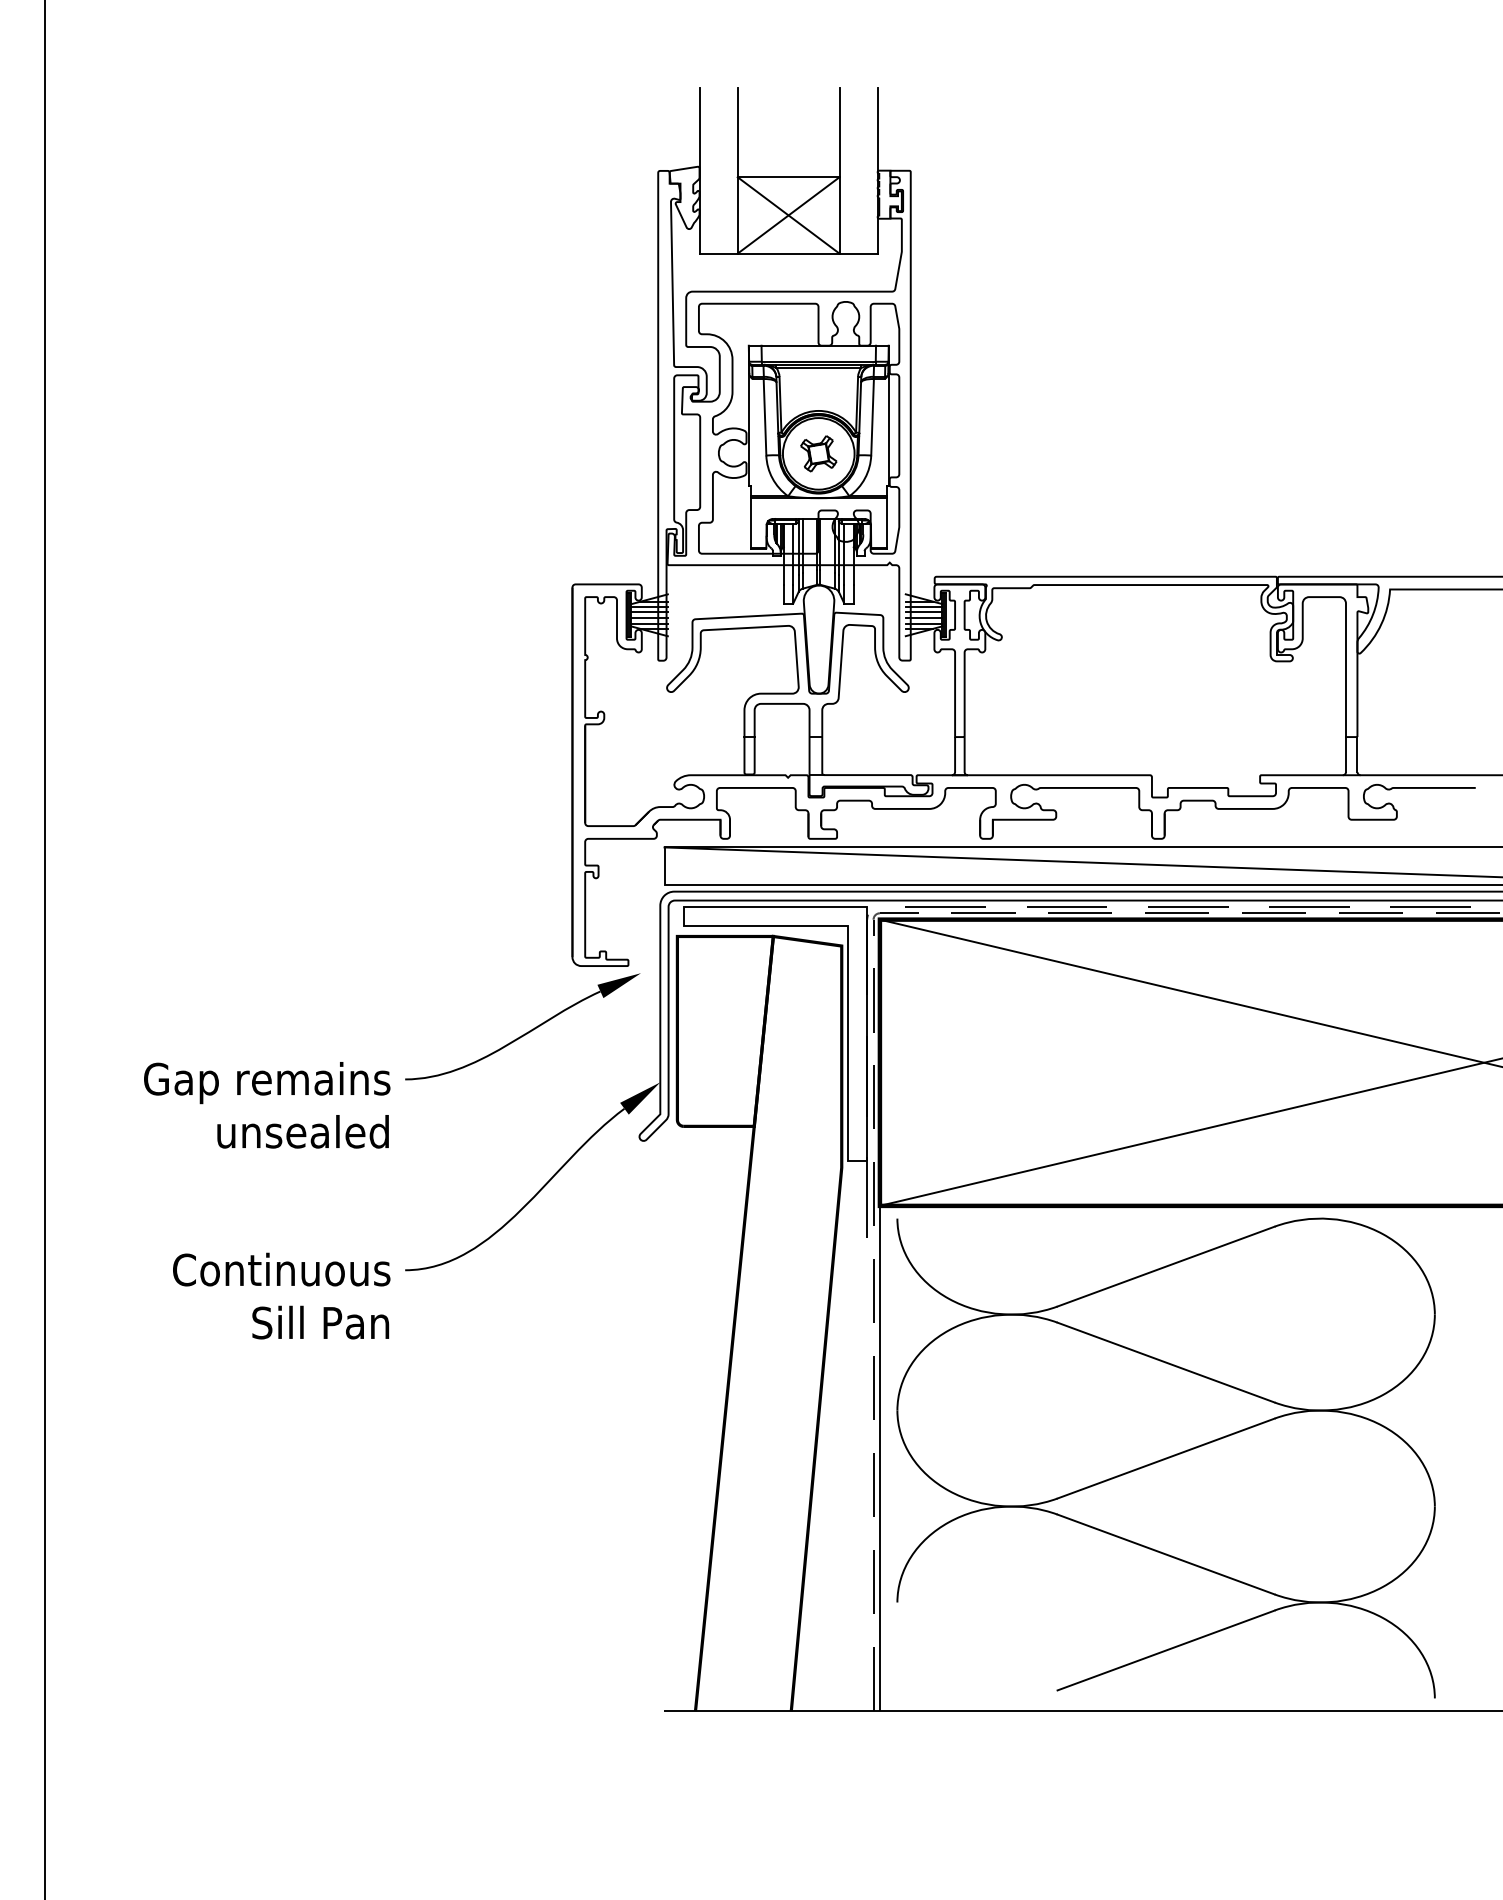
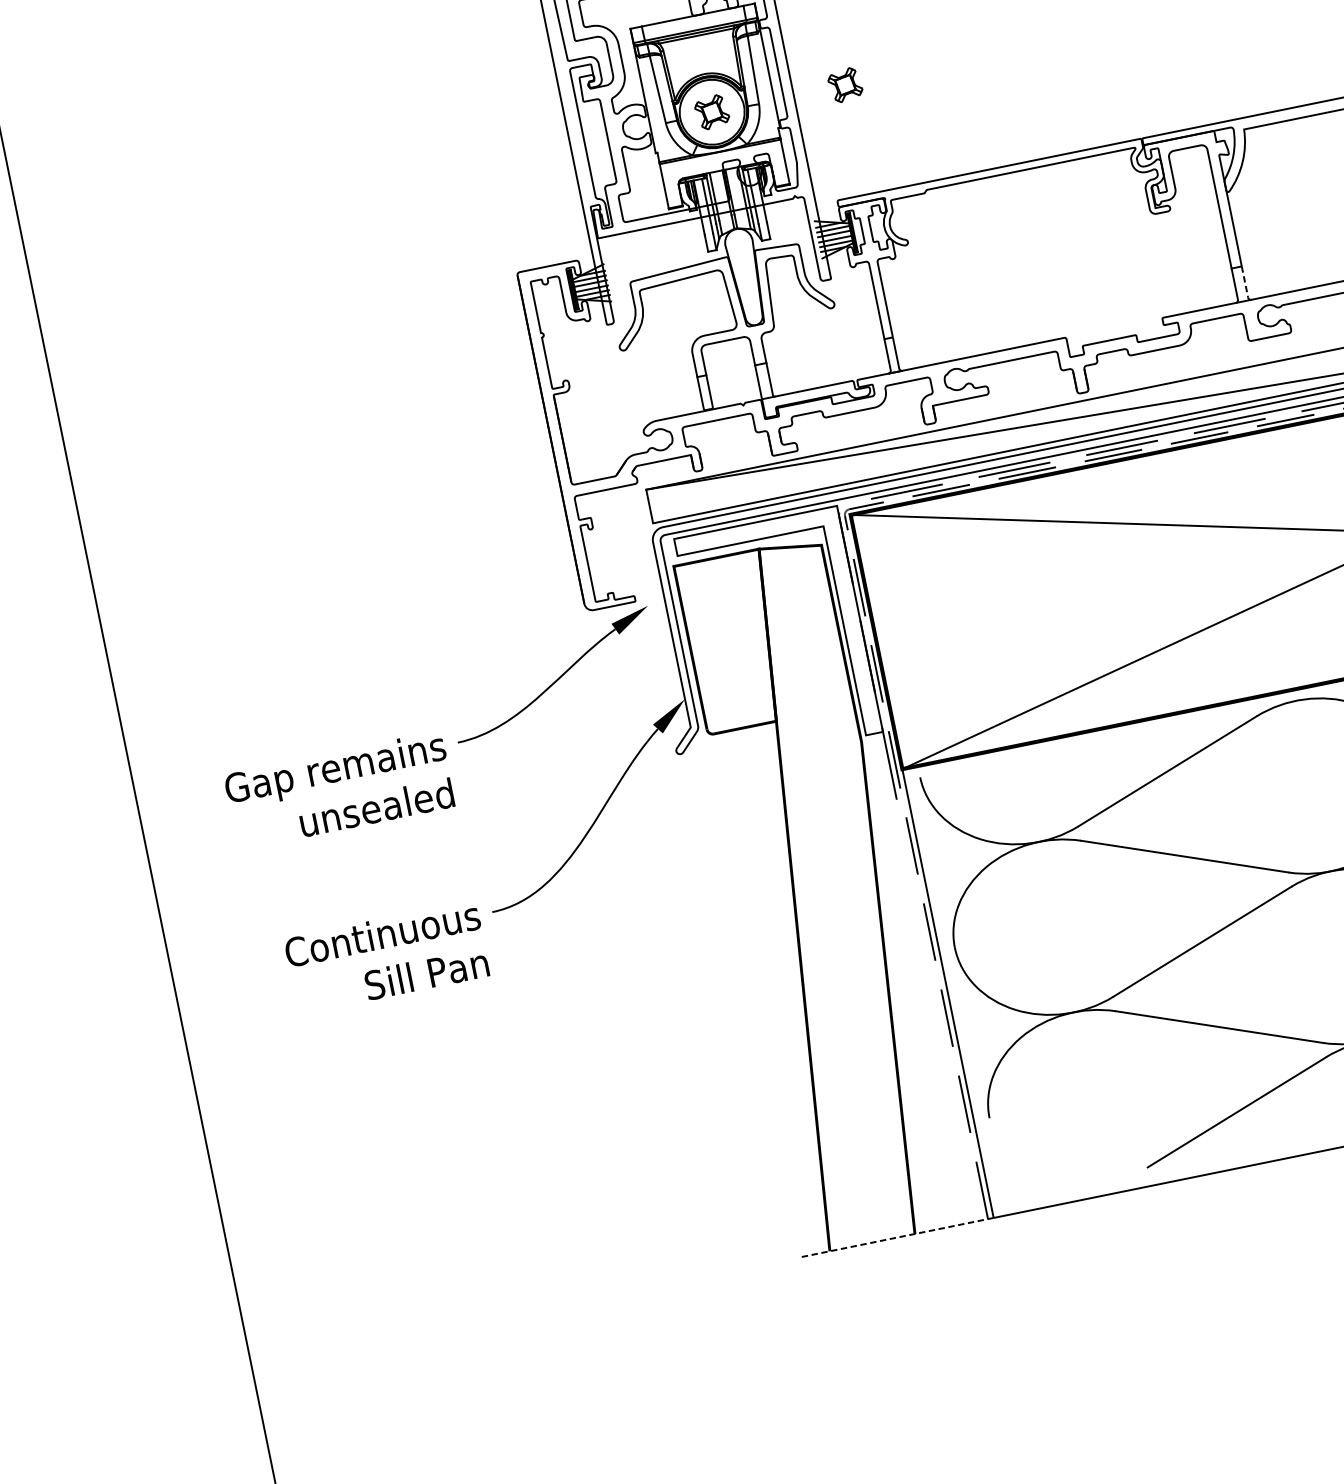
part: (968, 453) -> (845, 84), added
line: (1357, 755) -> (1245, 282), solid -> dashed
line: (771, 1711) -> (897, 1237), solid -> dashed

